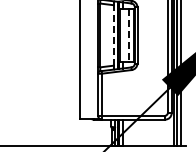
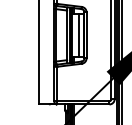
line: (113, 34) -> (66, 34), dashed -> solid
line: (128, 35) -> (79, 35), dashed -> solid

